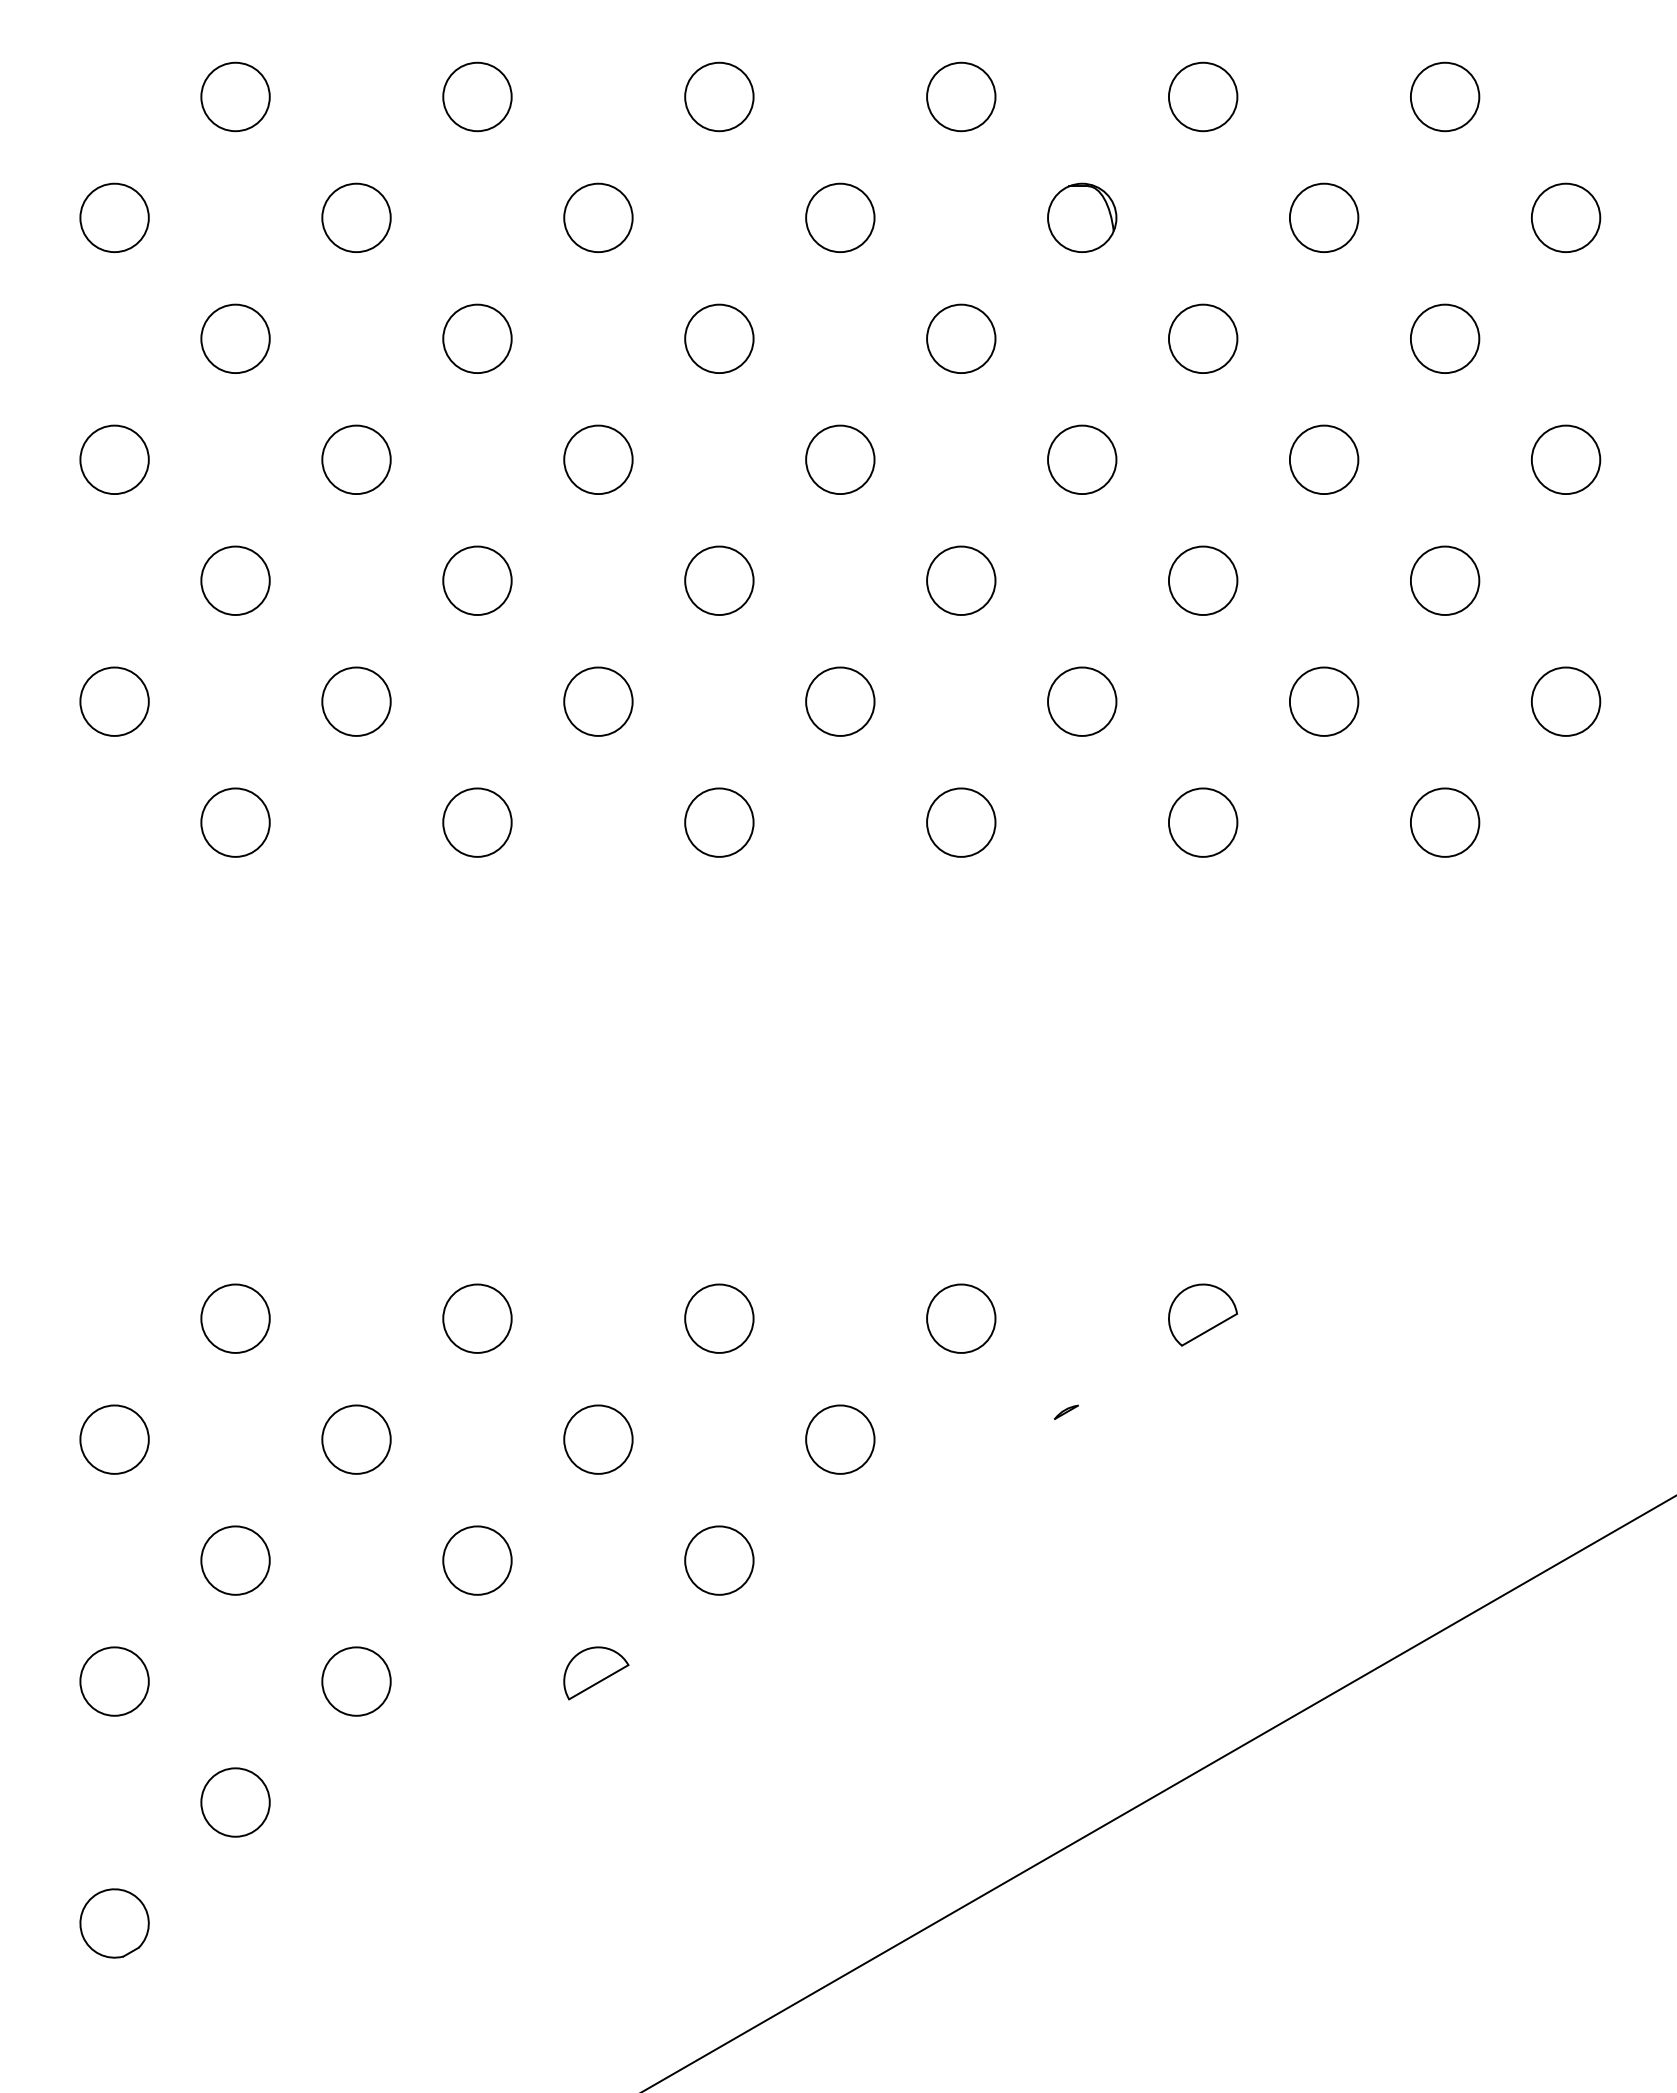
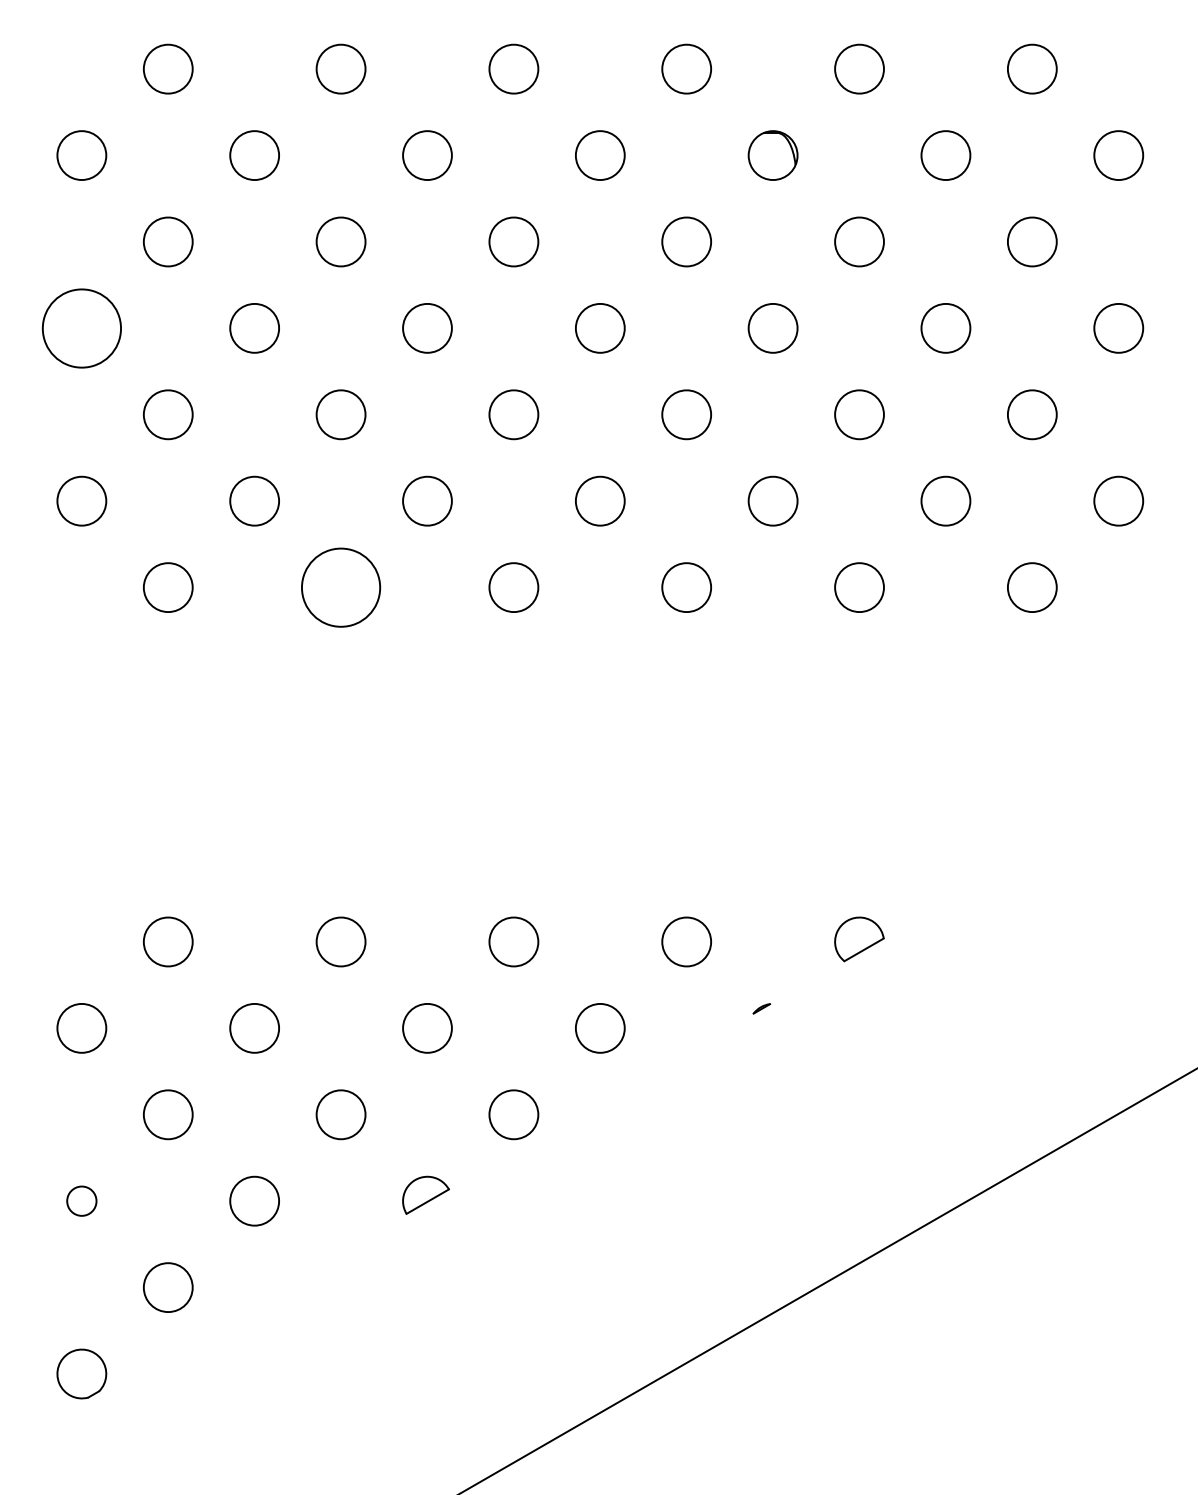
circle: (114, 459) -> (81, 328), size x1.6
circle: (477, 822) -> (341, 587), size x1.6
circle: (114, 1681) -> (81, 1201), size x0.6

